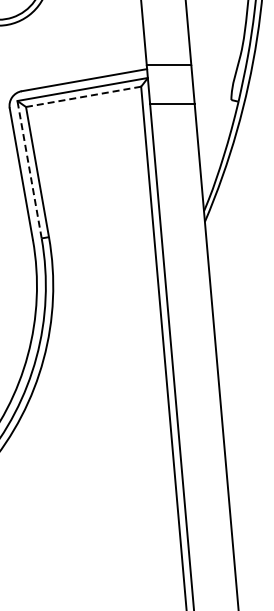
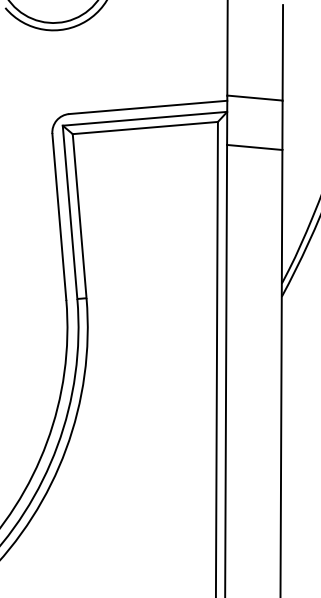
line: (83, 96) -> (145, 127), dashed -> solid
line: (29, 169) -> (70, 212), dashed -> solid

